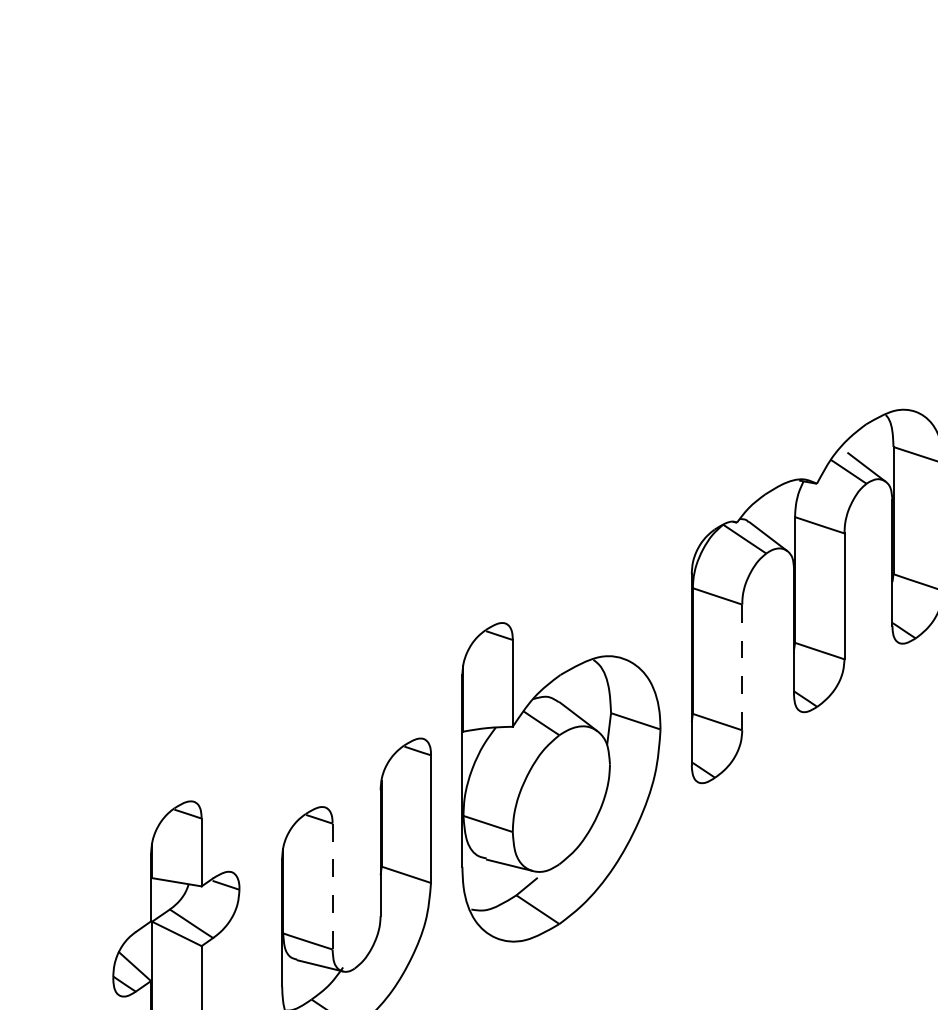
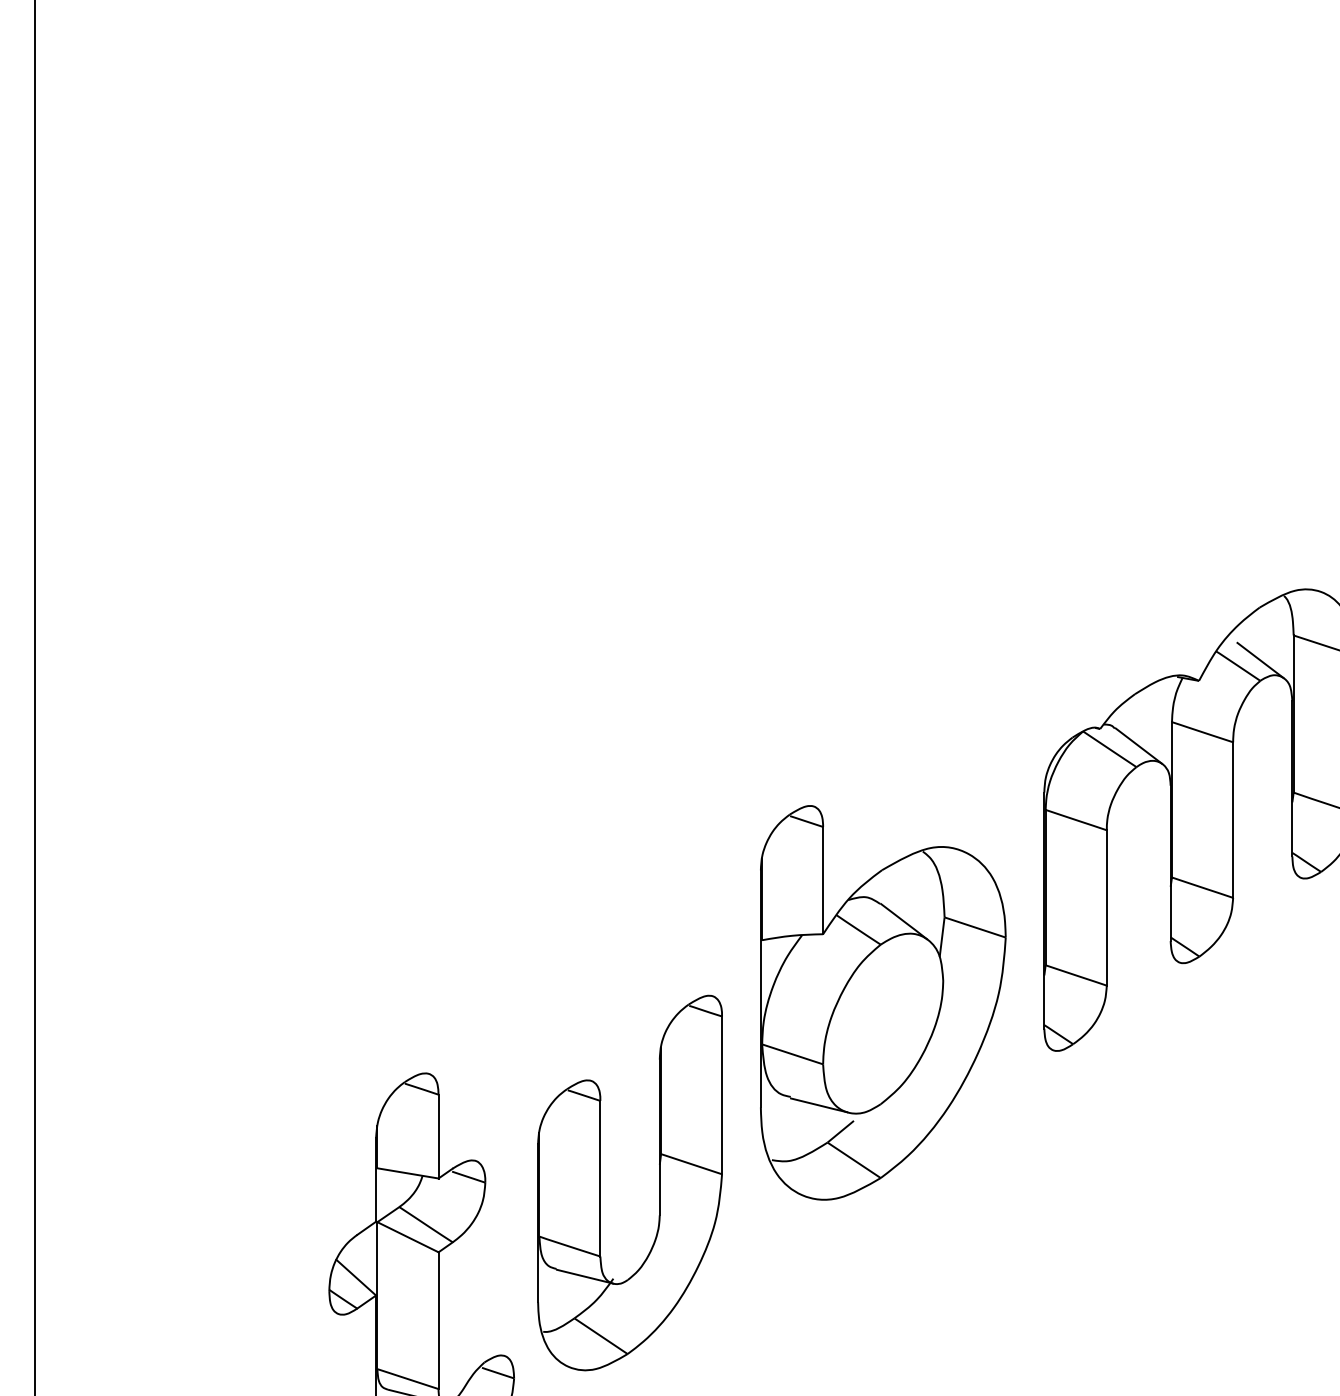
line: (742, 667) -> (1106, 907), dashed -> solid
part: (561, 782) -> (883, 1002), moved
line: (332, 886) -> (600, 1178), dashed -> solid

